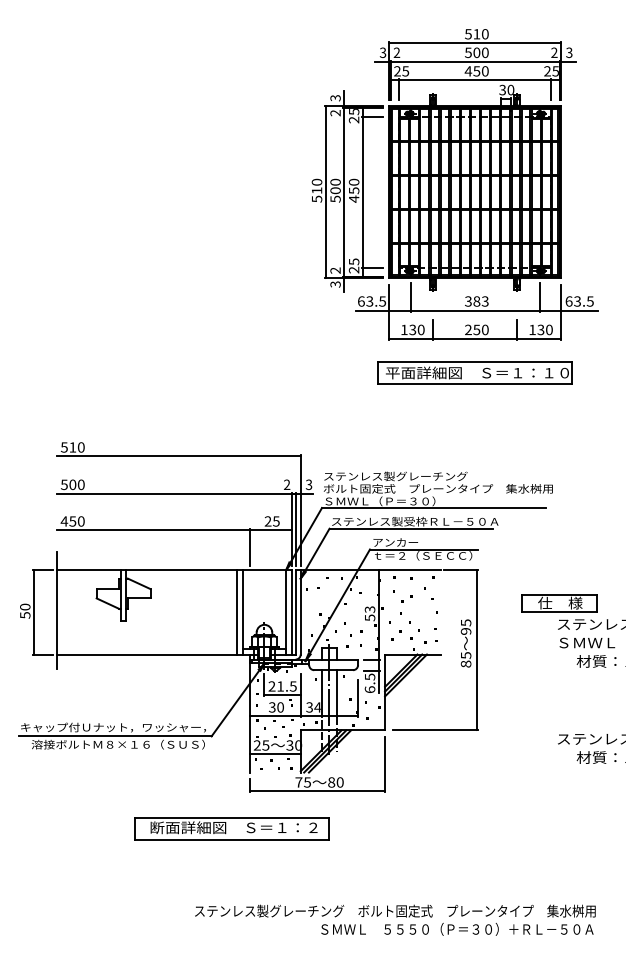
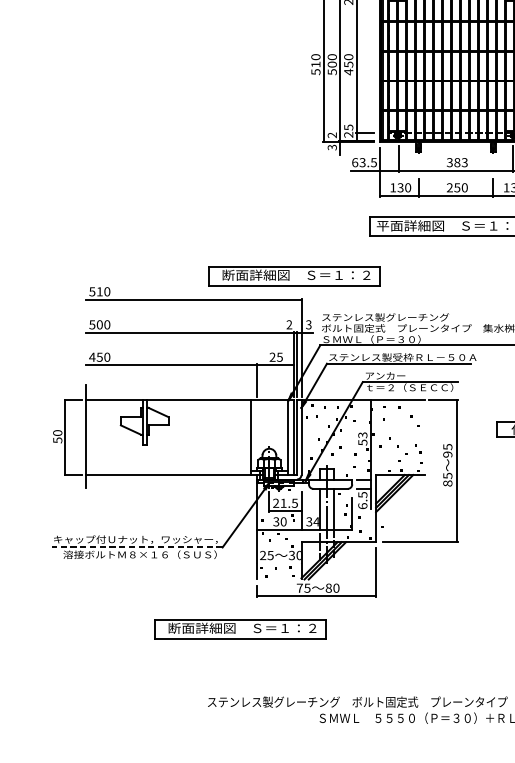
part: (292, 429) -> (294, 275), added
part: (406, 598) -> (386, 524), moved
line: (236, 612) -> (244, 437), removed
line: (114, 736) -> (136, 547), solid -> dashed
line: (275, 754) -> (279, 563), removed

